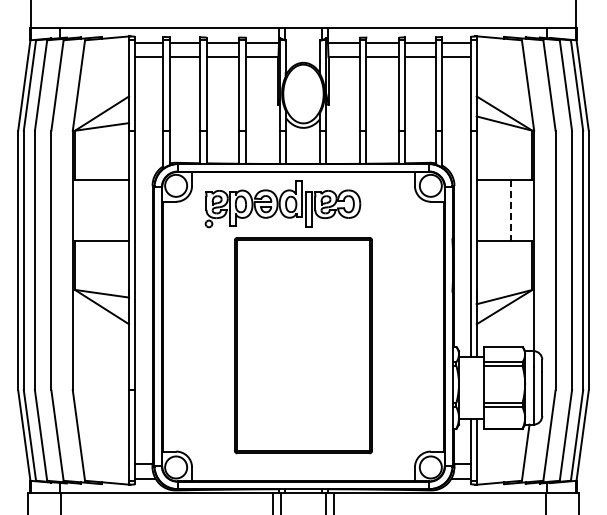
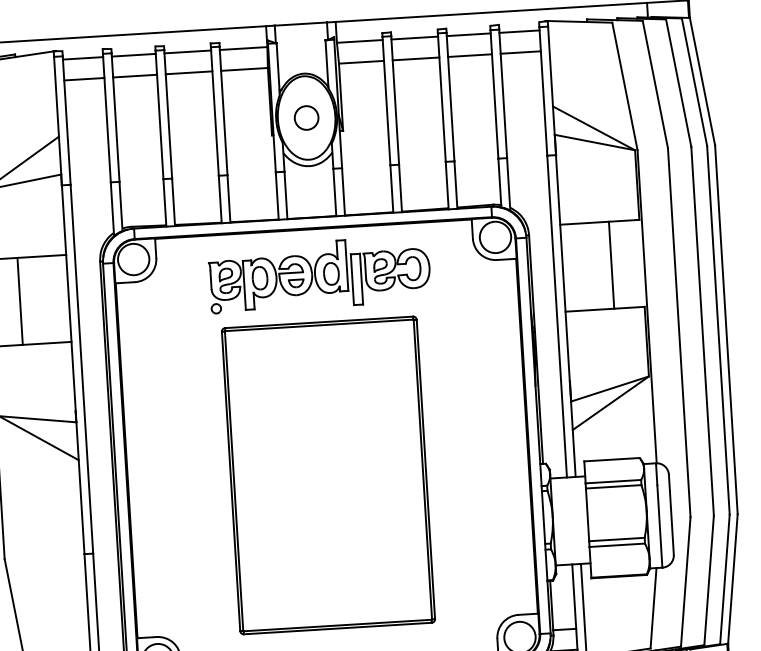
circle: (303, 93) -> (306, 117), added
part: (282, 204) -> (319, 274), moved
line: (94, 209) -> (19, 300), added
line: (511, 210) -> (612, 265), dashed -> solid

